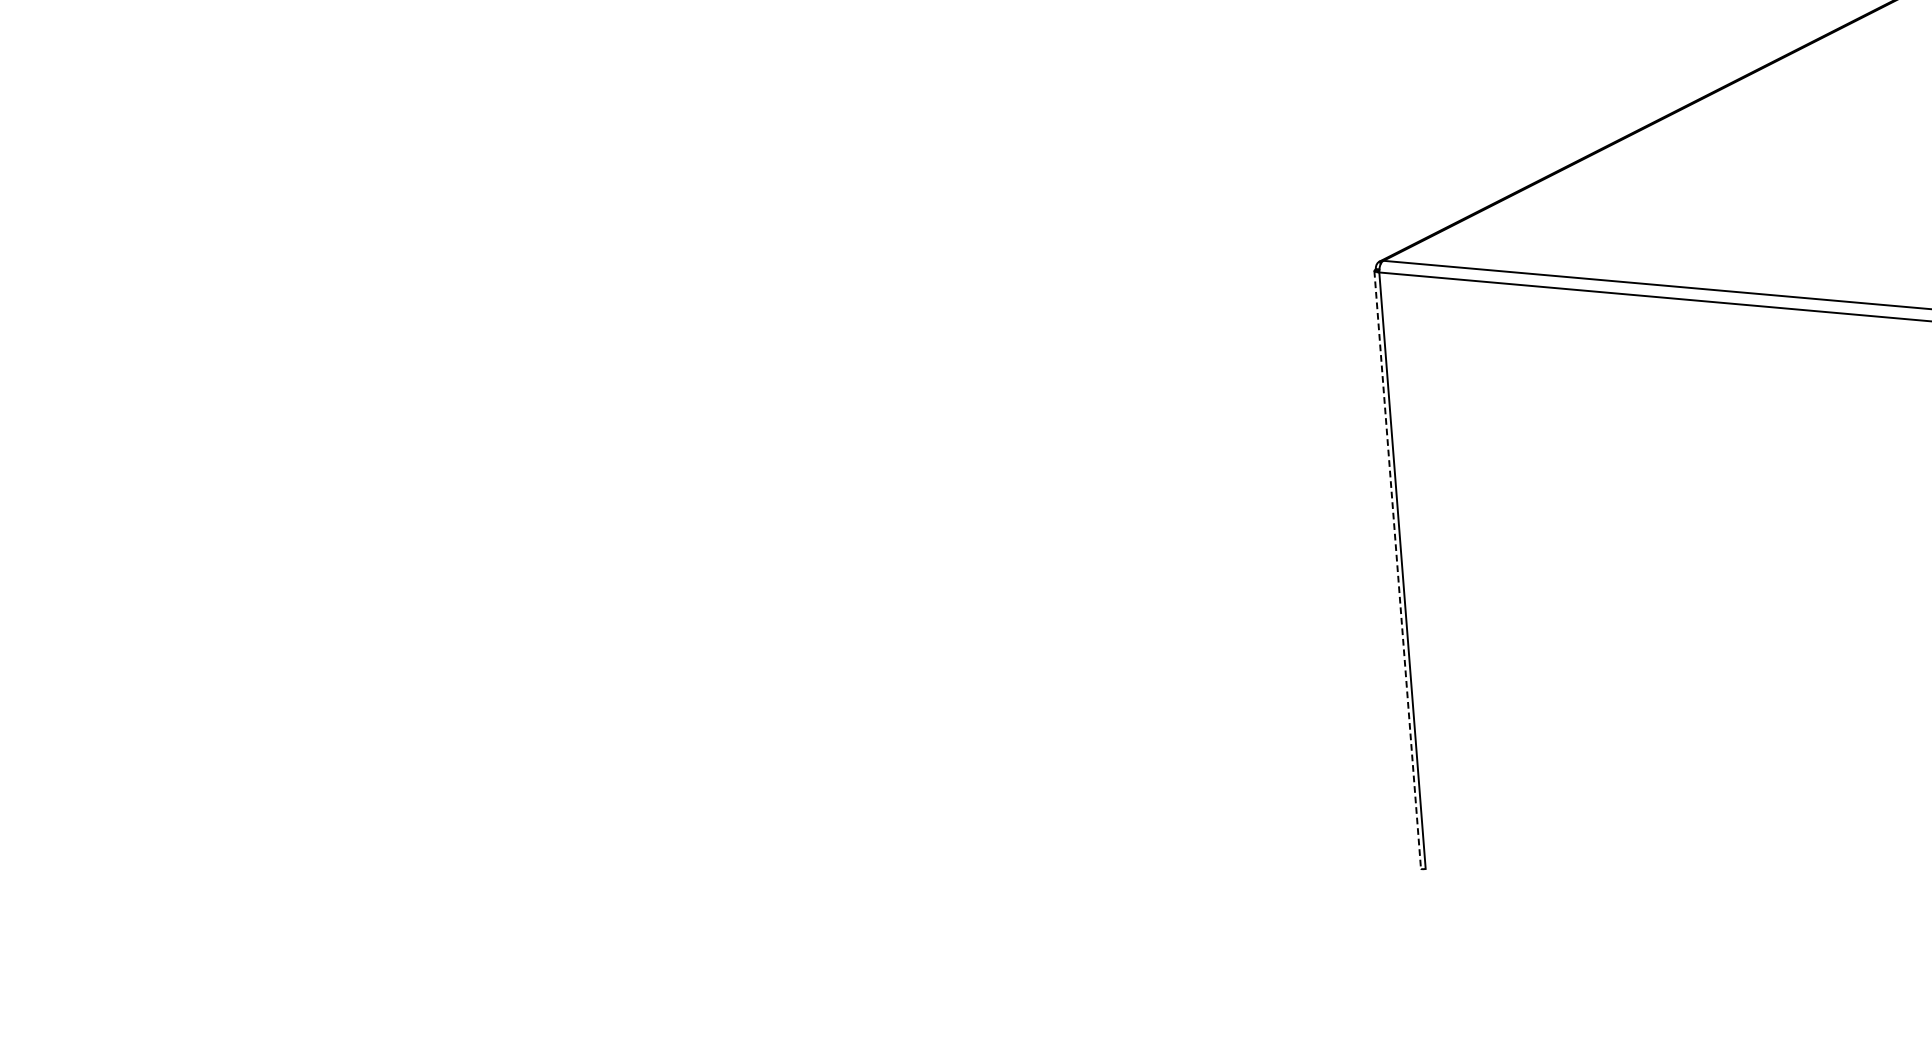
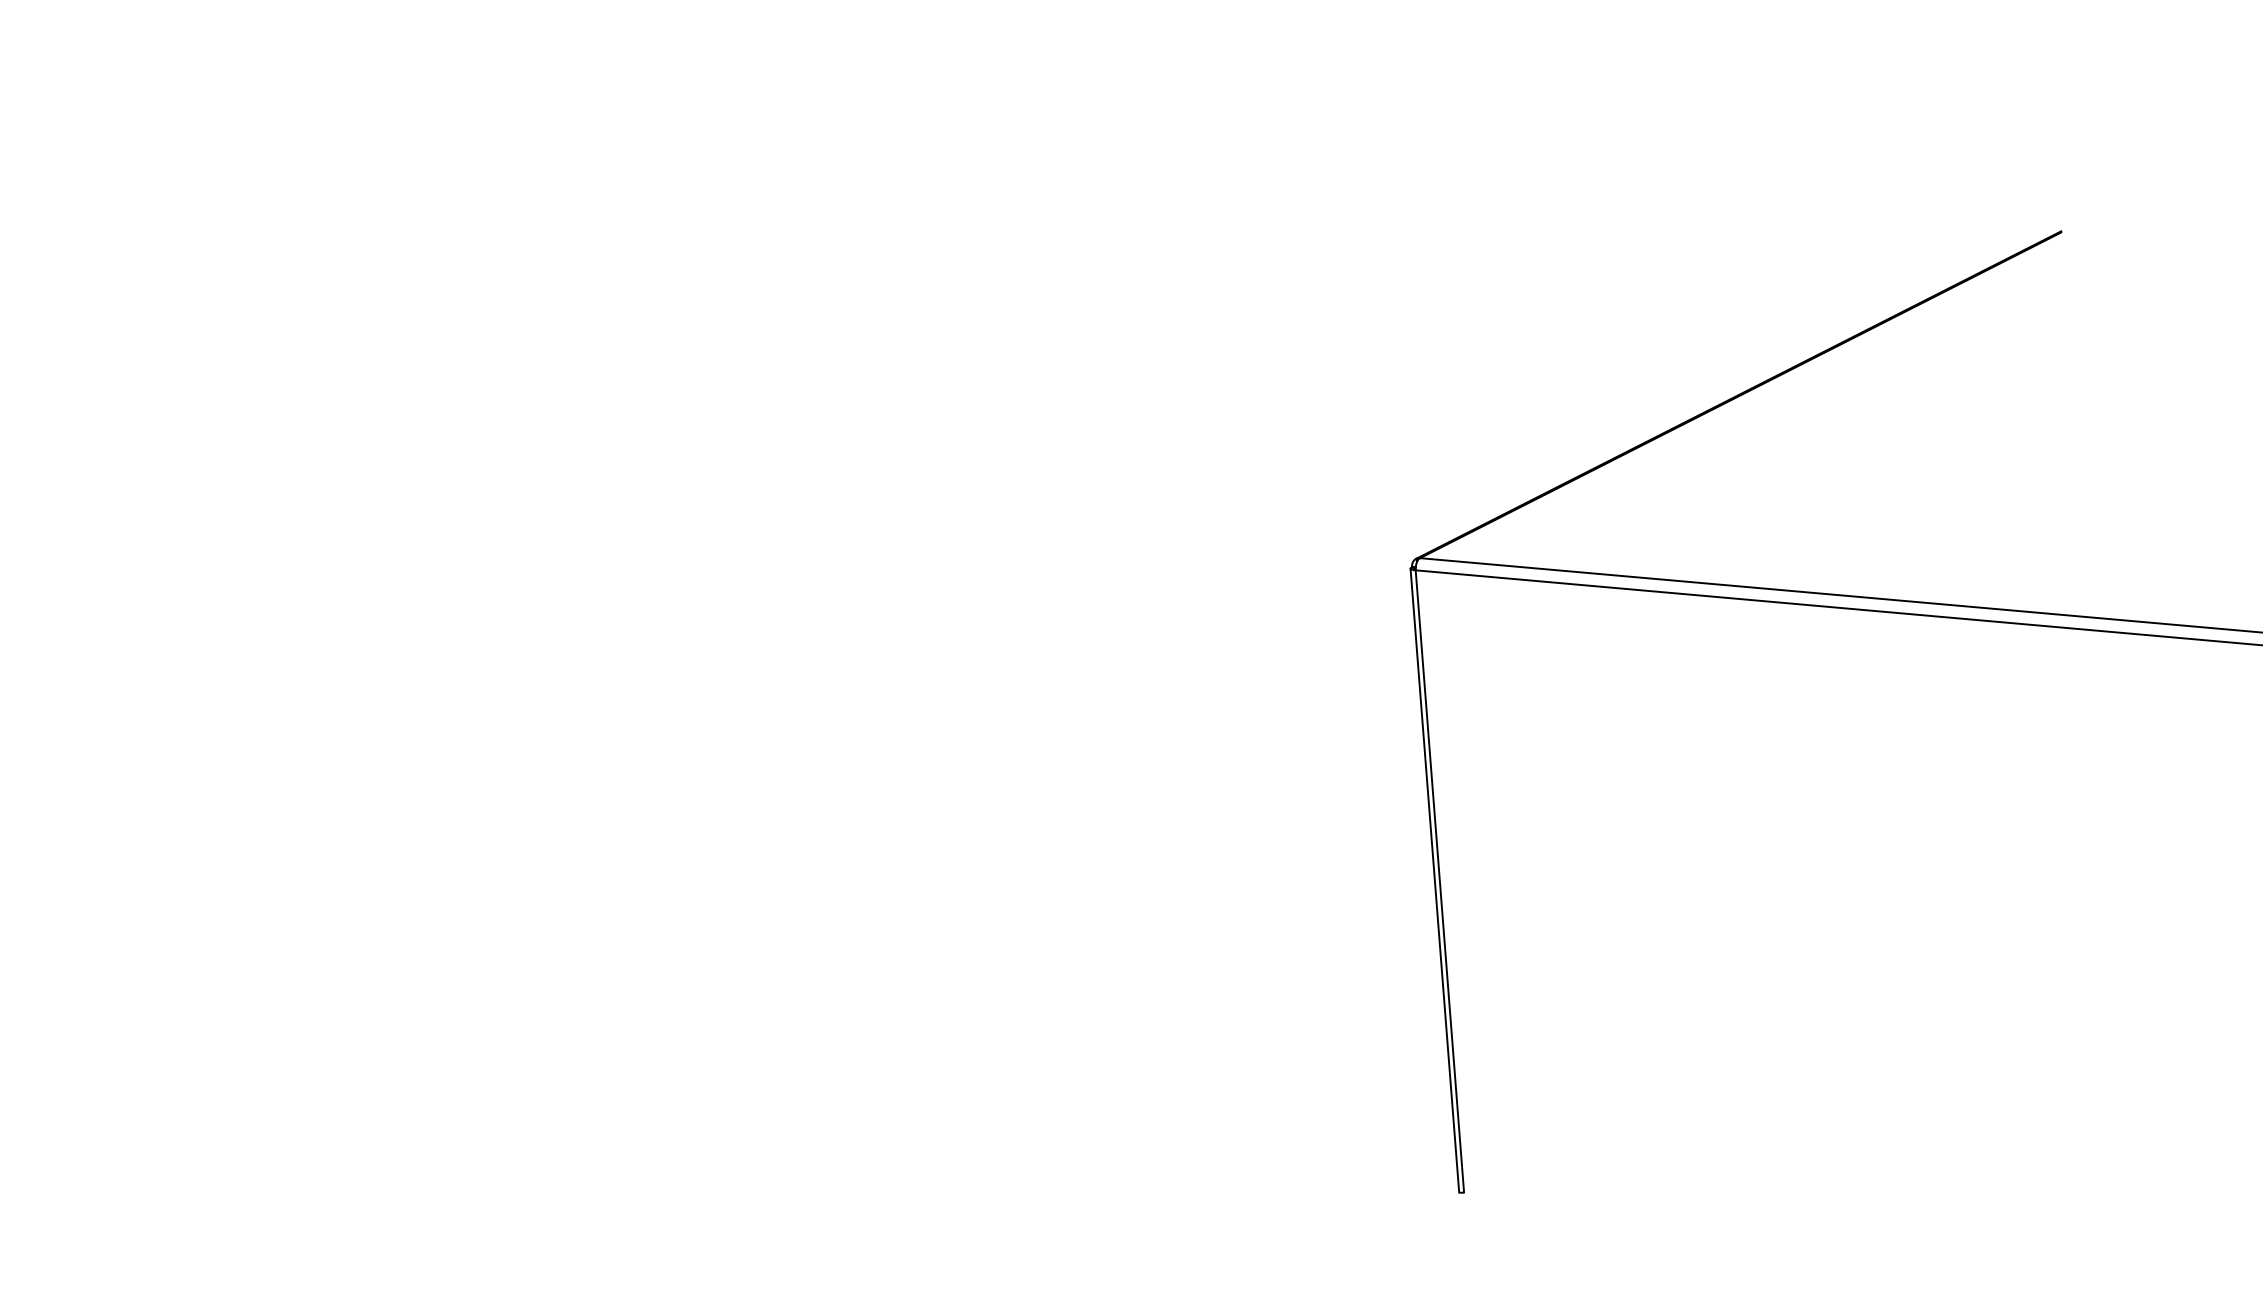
line: (1397, 569) -> (1434, 880), dashed -> solid

